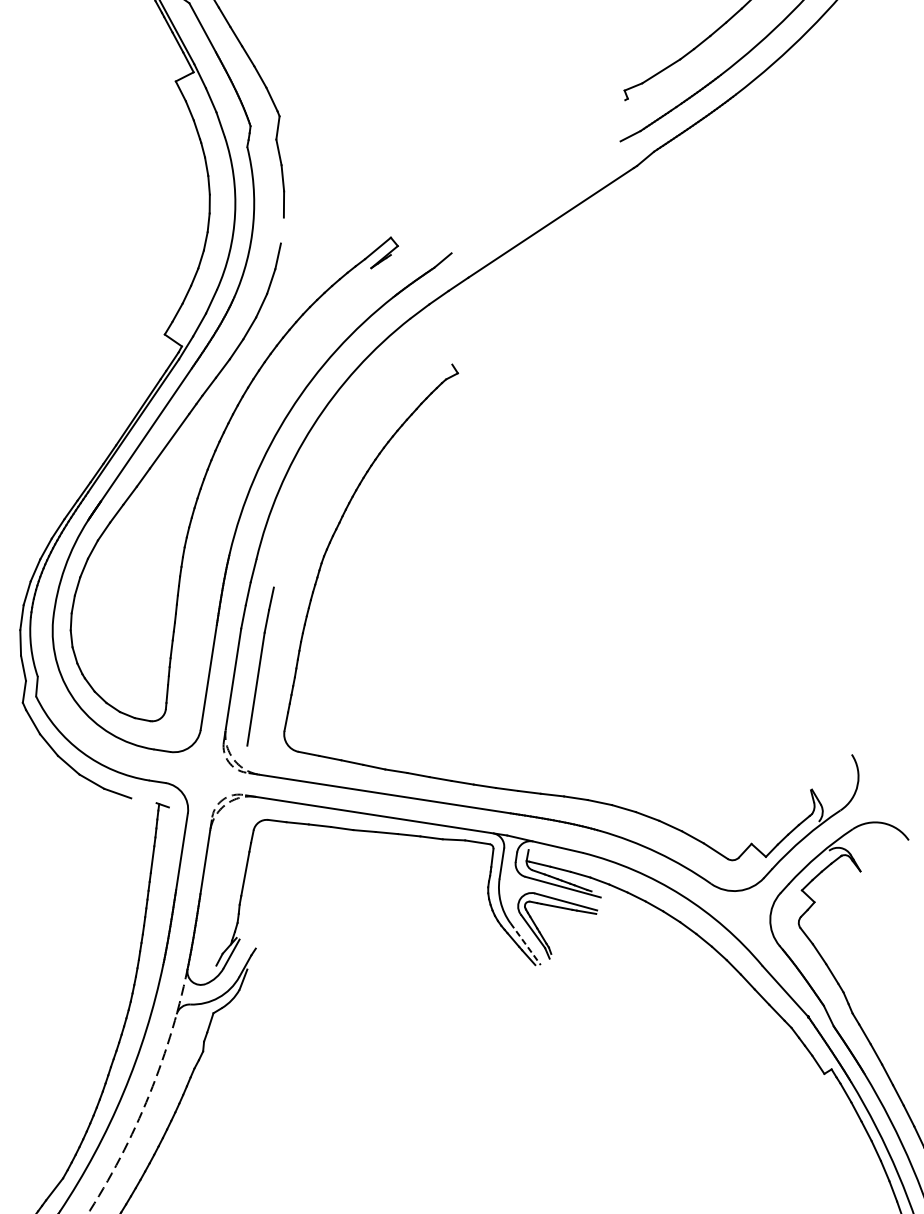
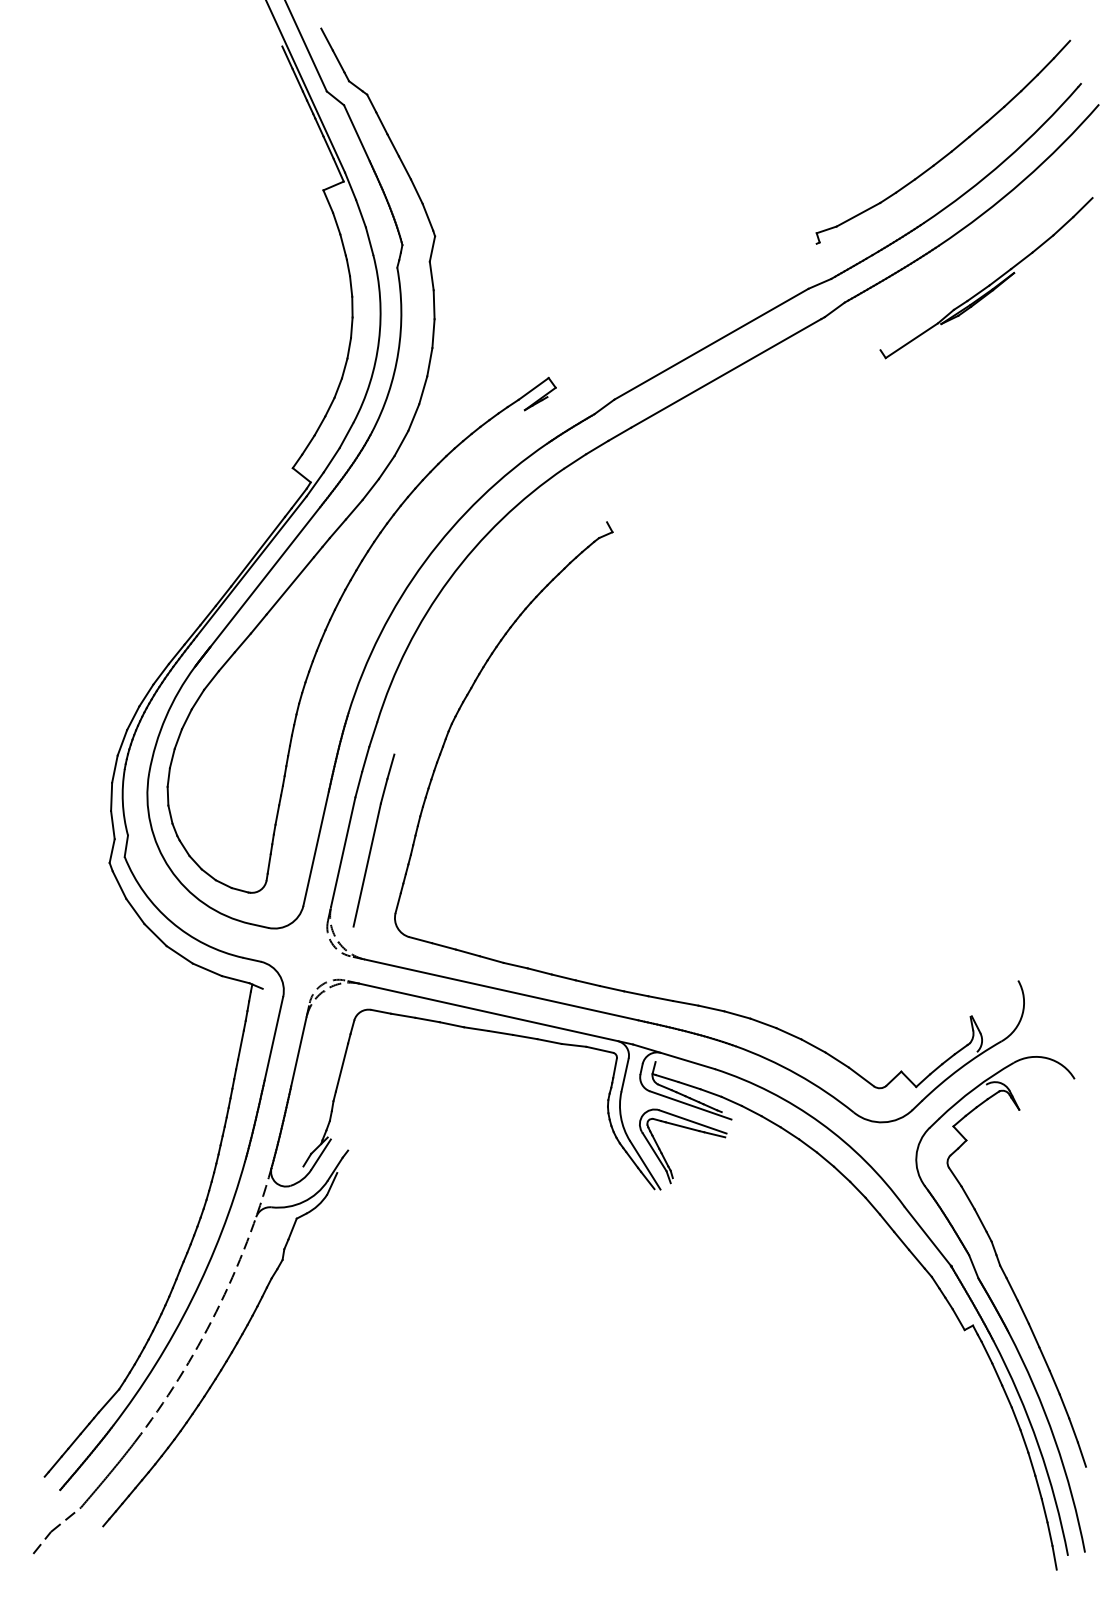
part: (783, 126) -> (988, 284), added
line: (536, 196) -> (711, 343), added
line: (282, 230) -> (429, 362), added
line: (143, 800) -> (235, 979), added
line: (525, 944) -> (645, 1165), dashed -> solid

